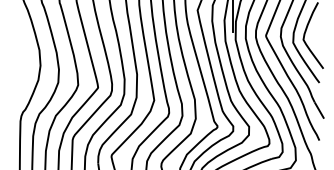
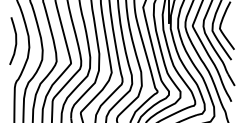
curve: (21, 56) -> (15, 40), added

